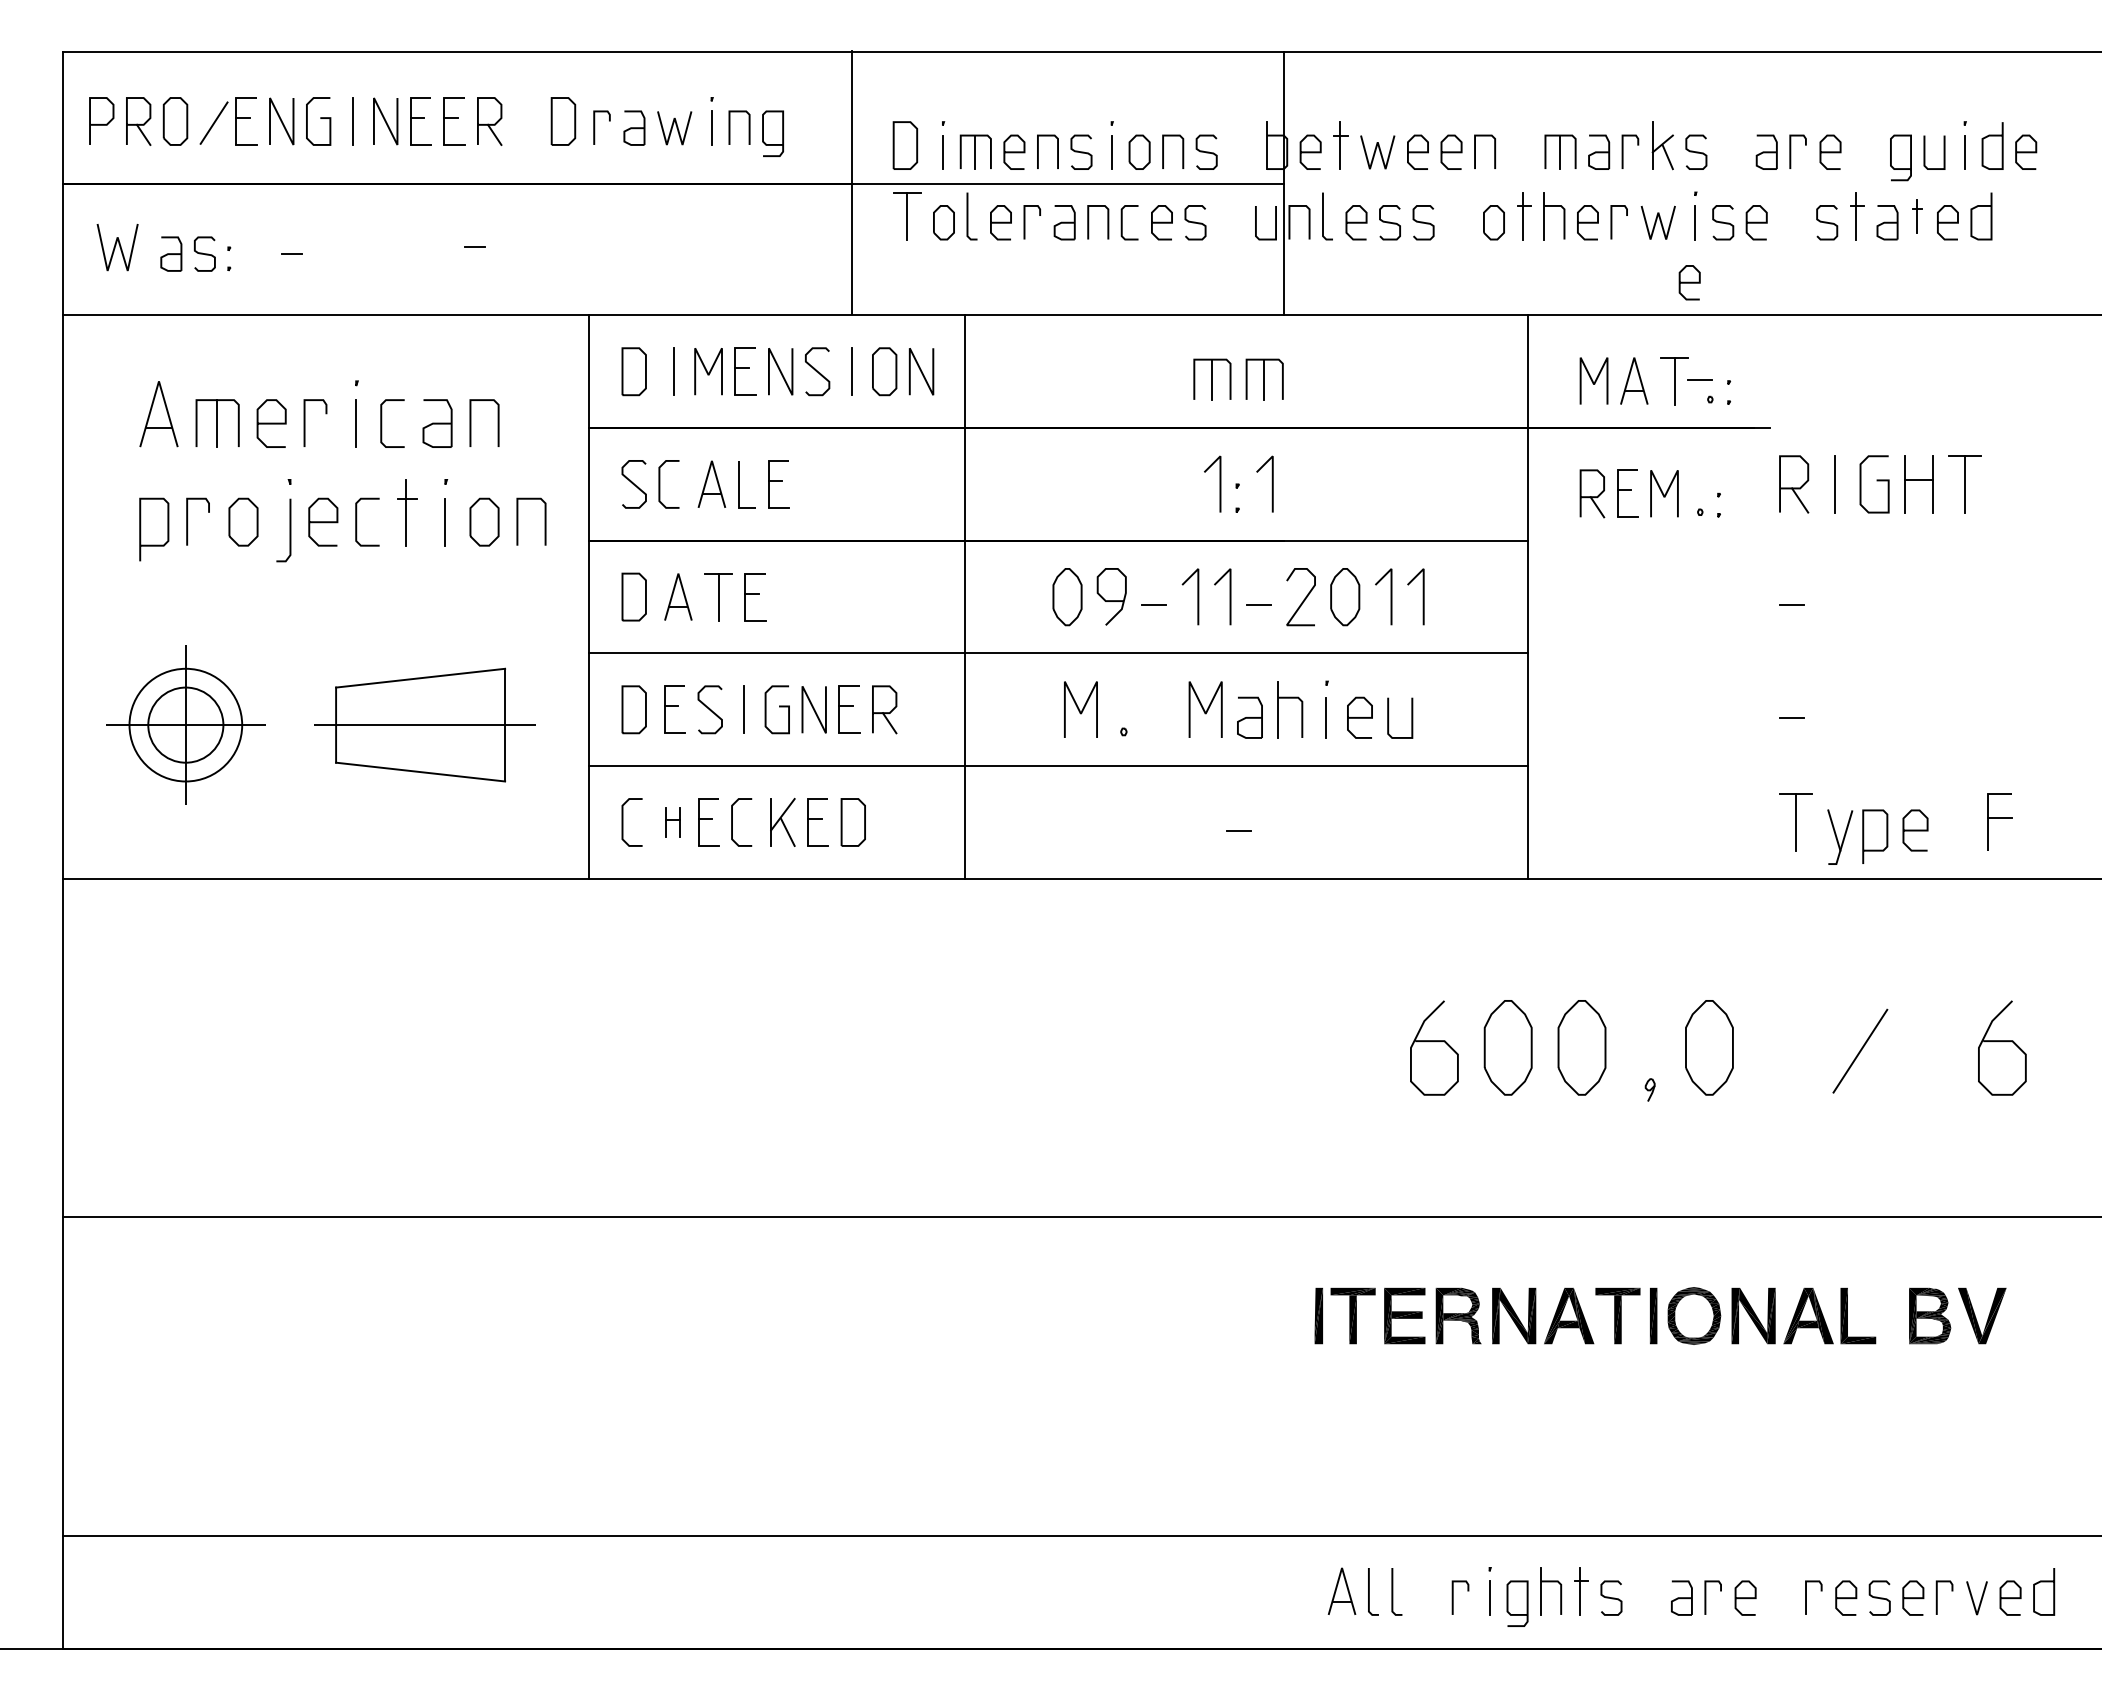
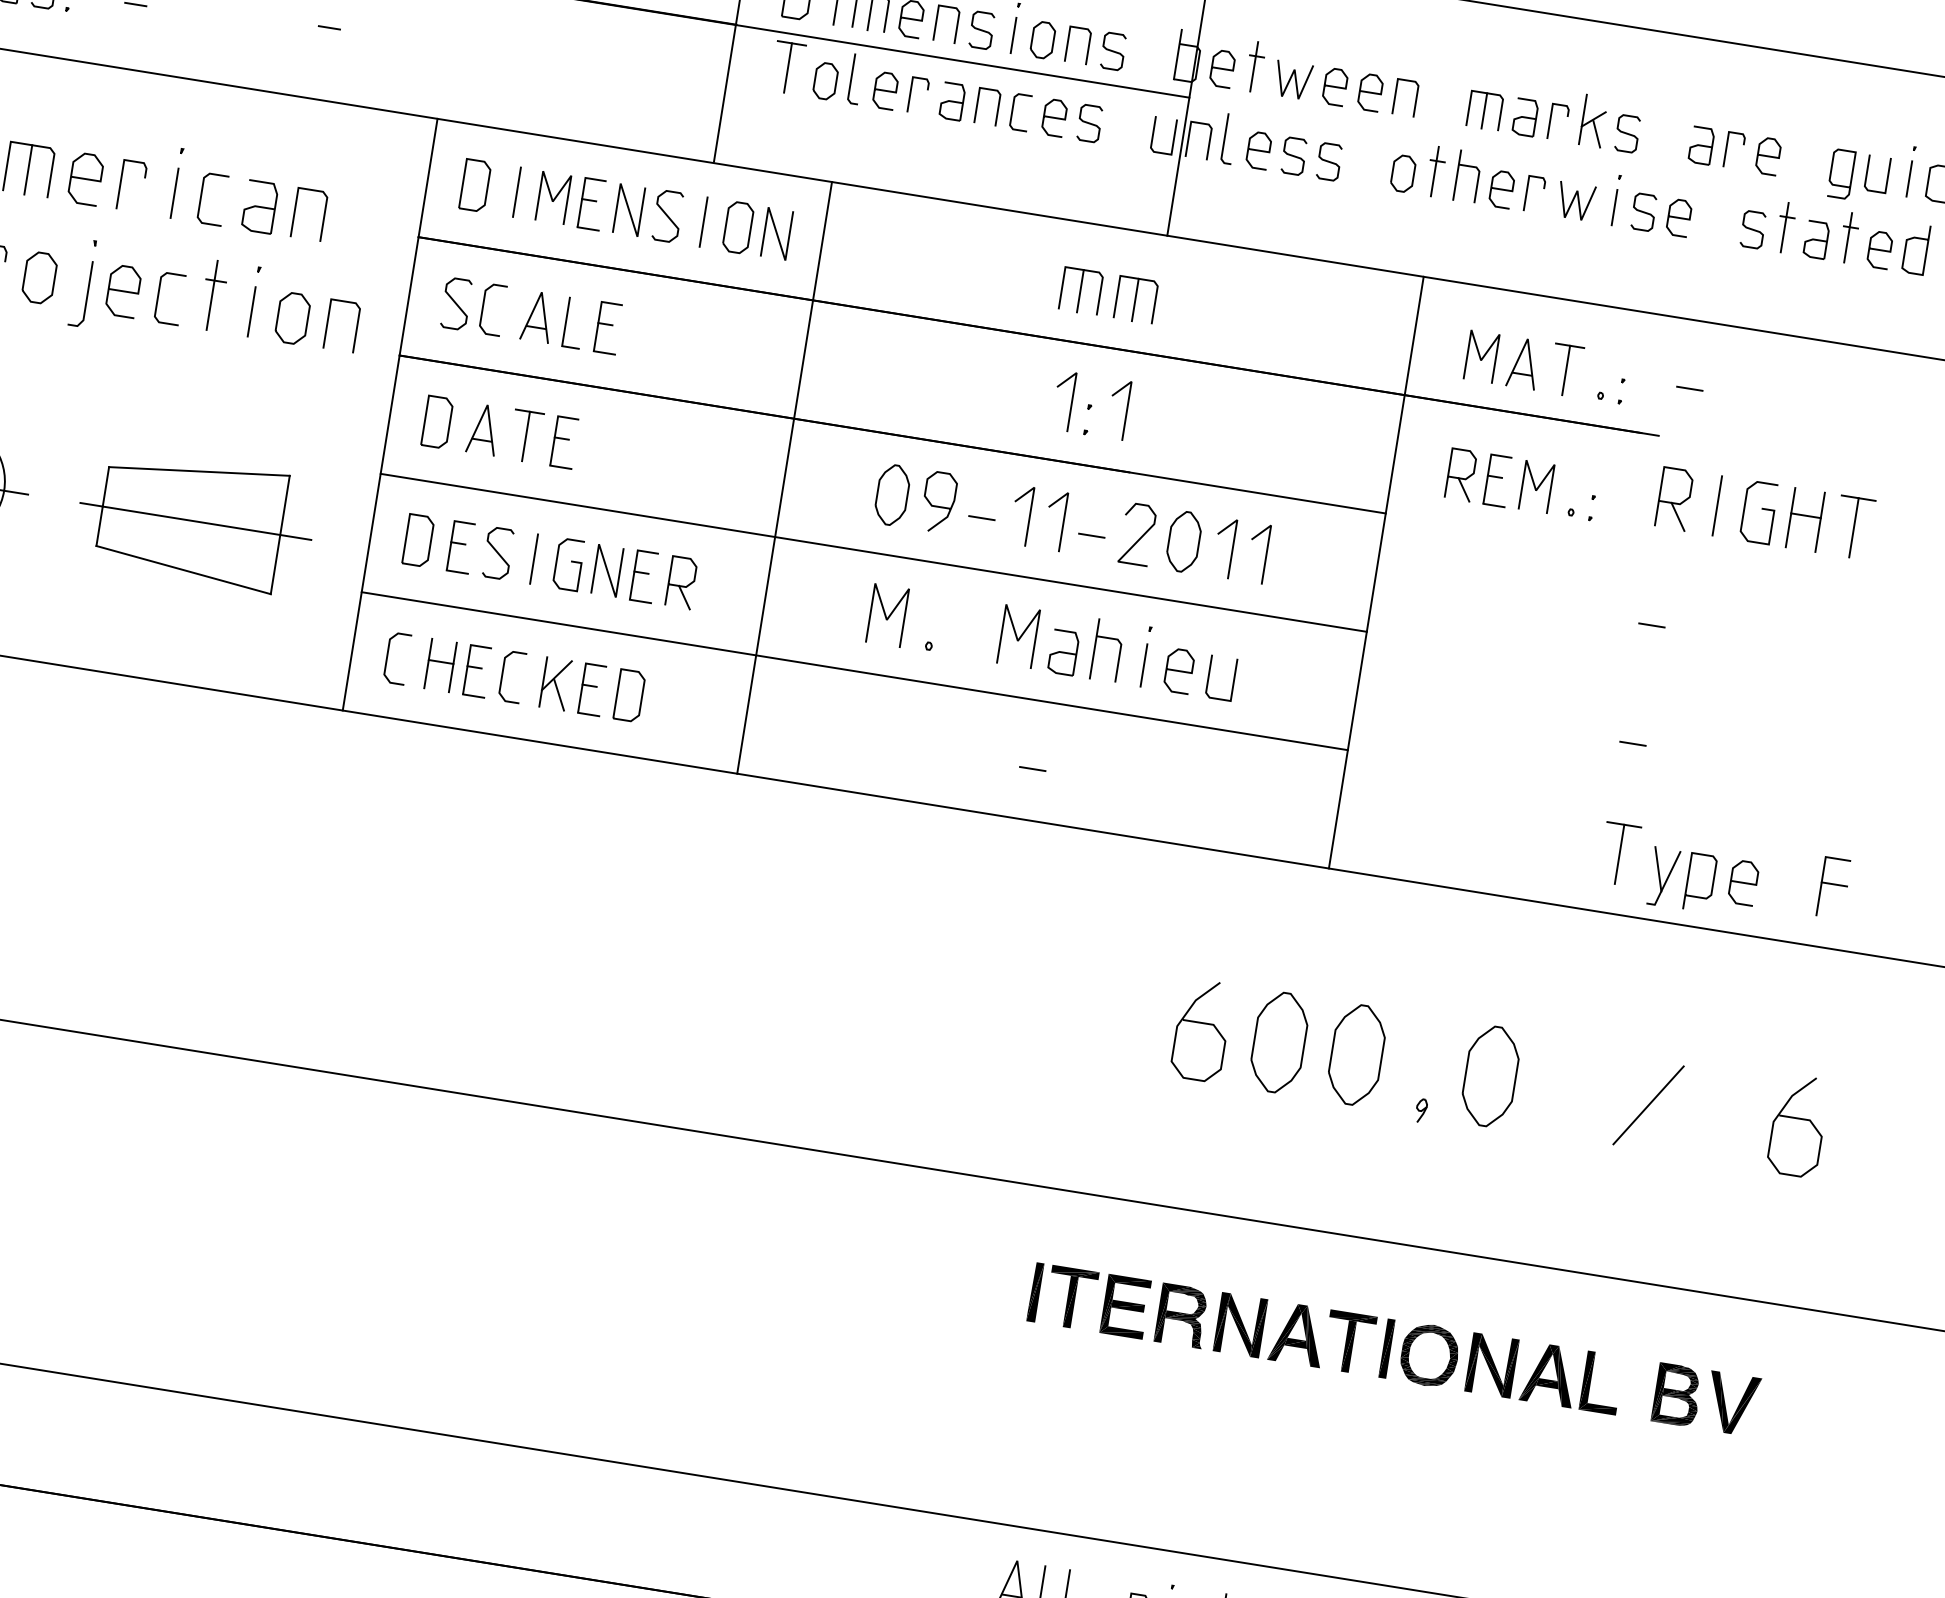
part: (1917, 216) -> (1848, 238), size x1.43
curve: (1689, 282) -> (1598, 269), removed
line: (1699, 379) -> (1689, 388), moved
part: (673, 822) -> (440, 665), size x1.67

